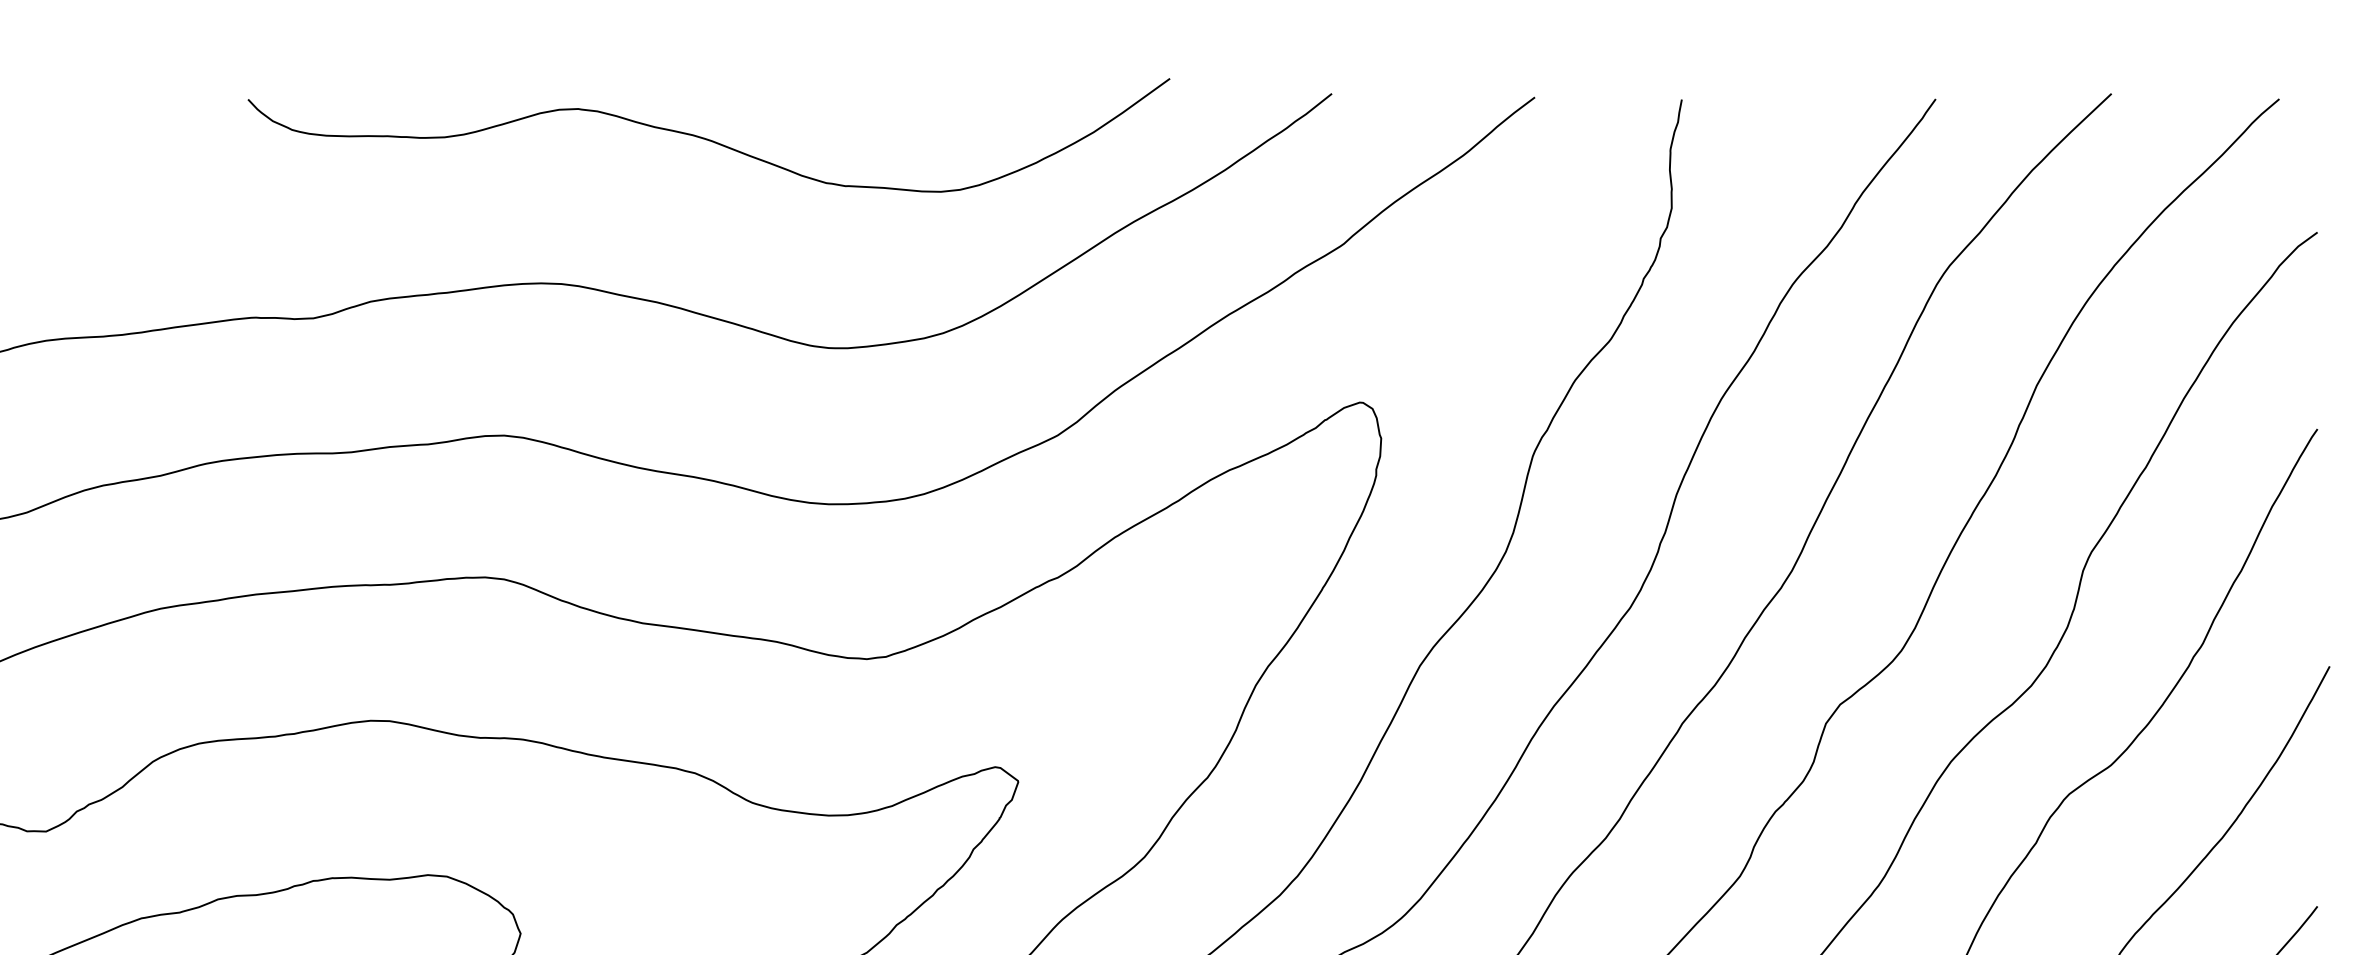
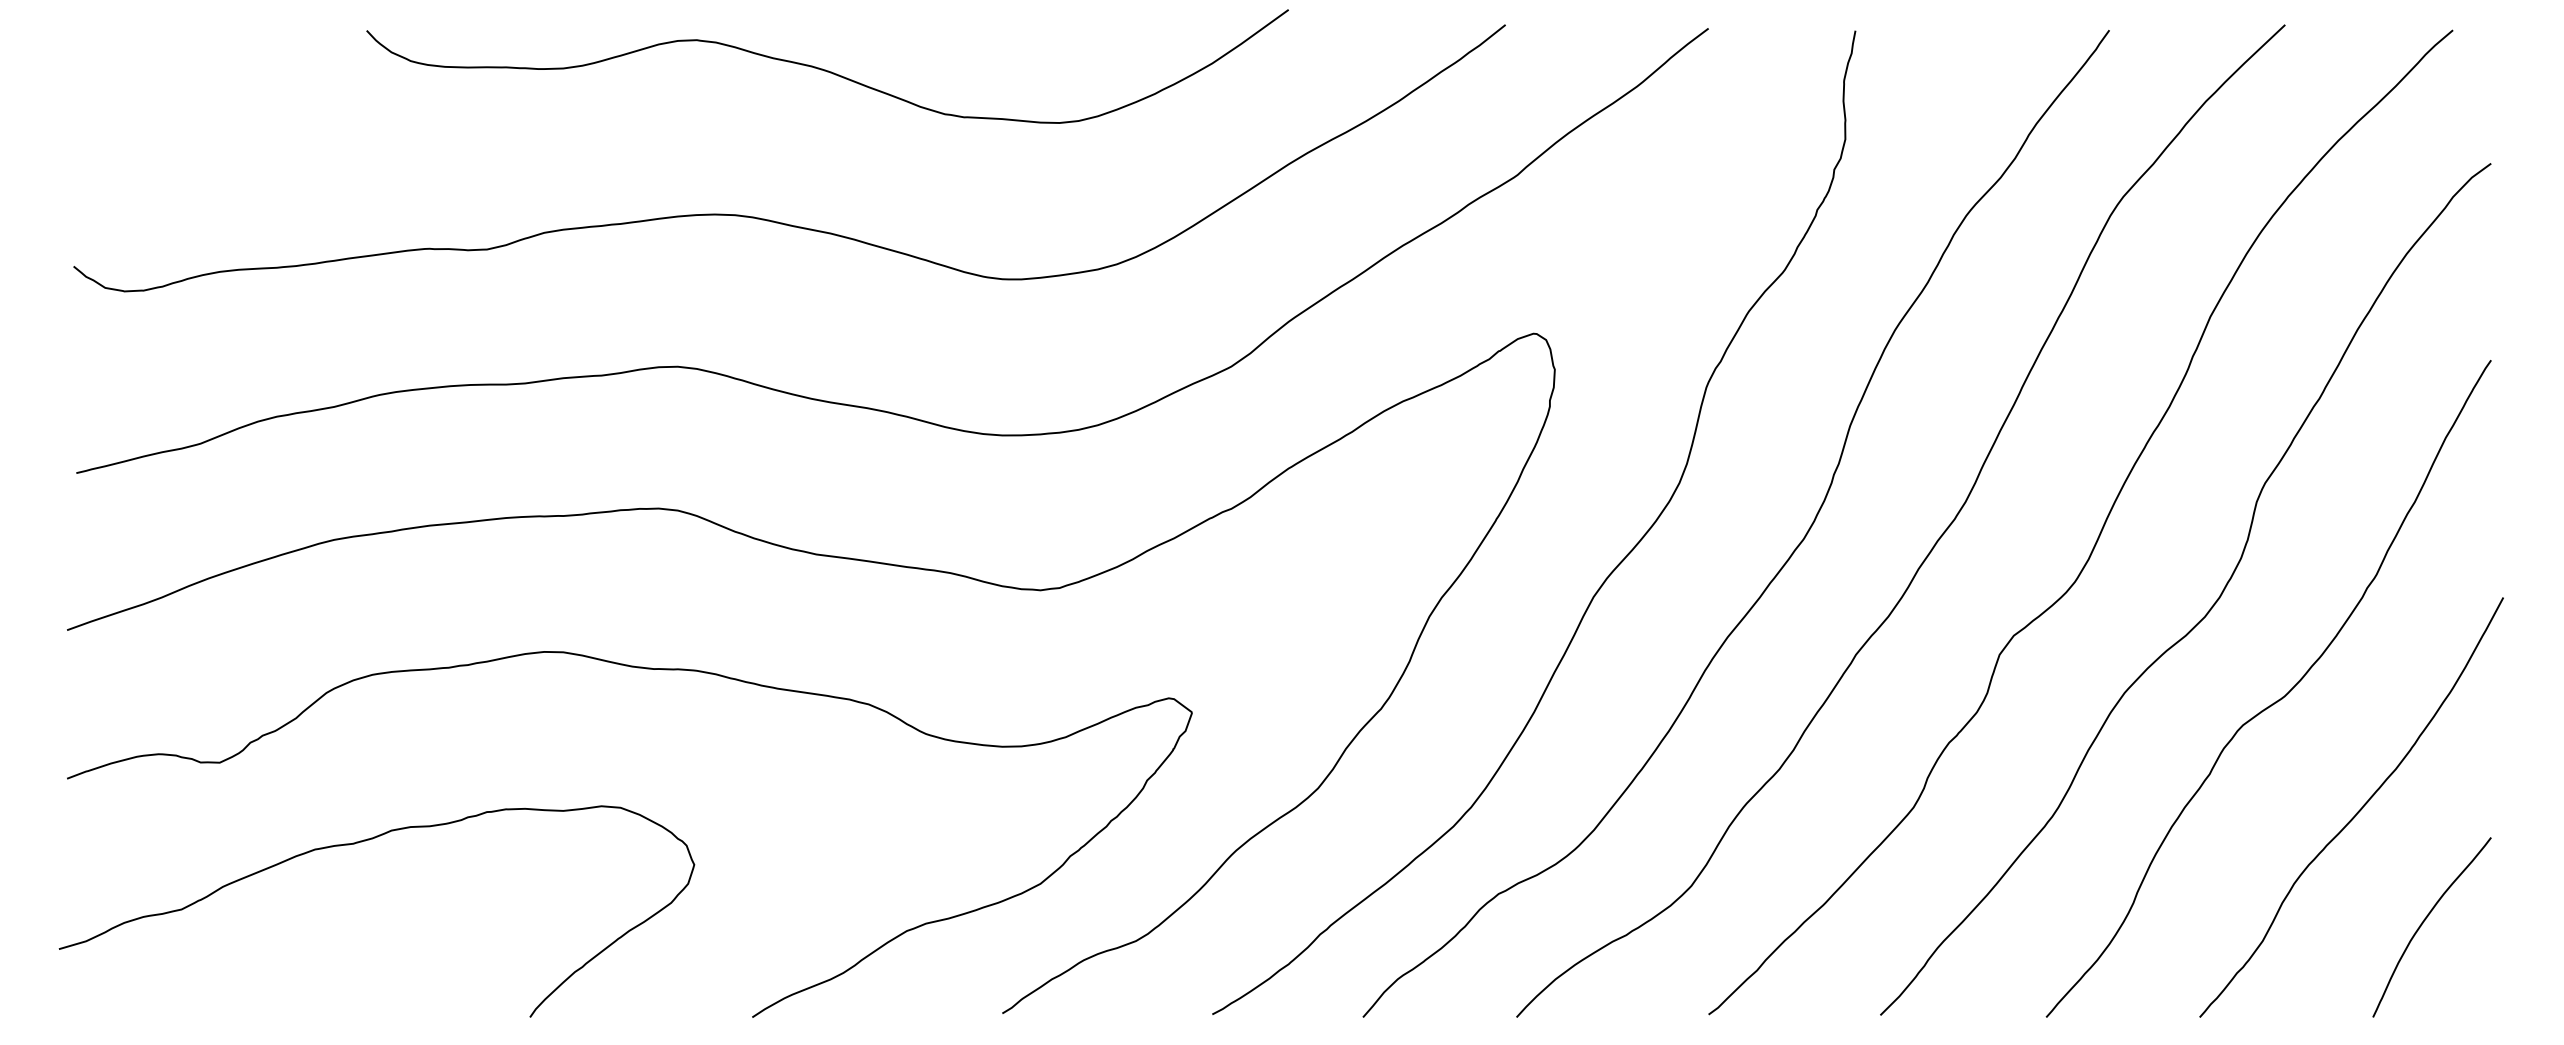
curve: (706, 138) -> (825, 69), moved

